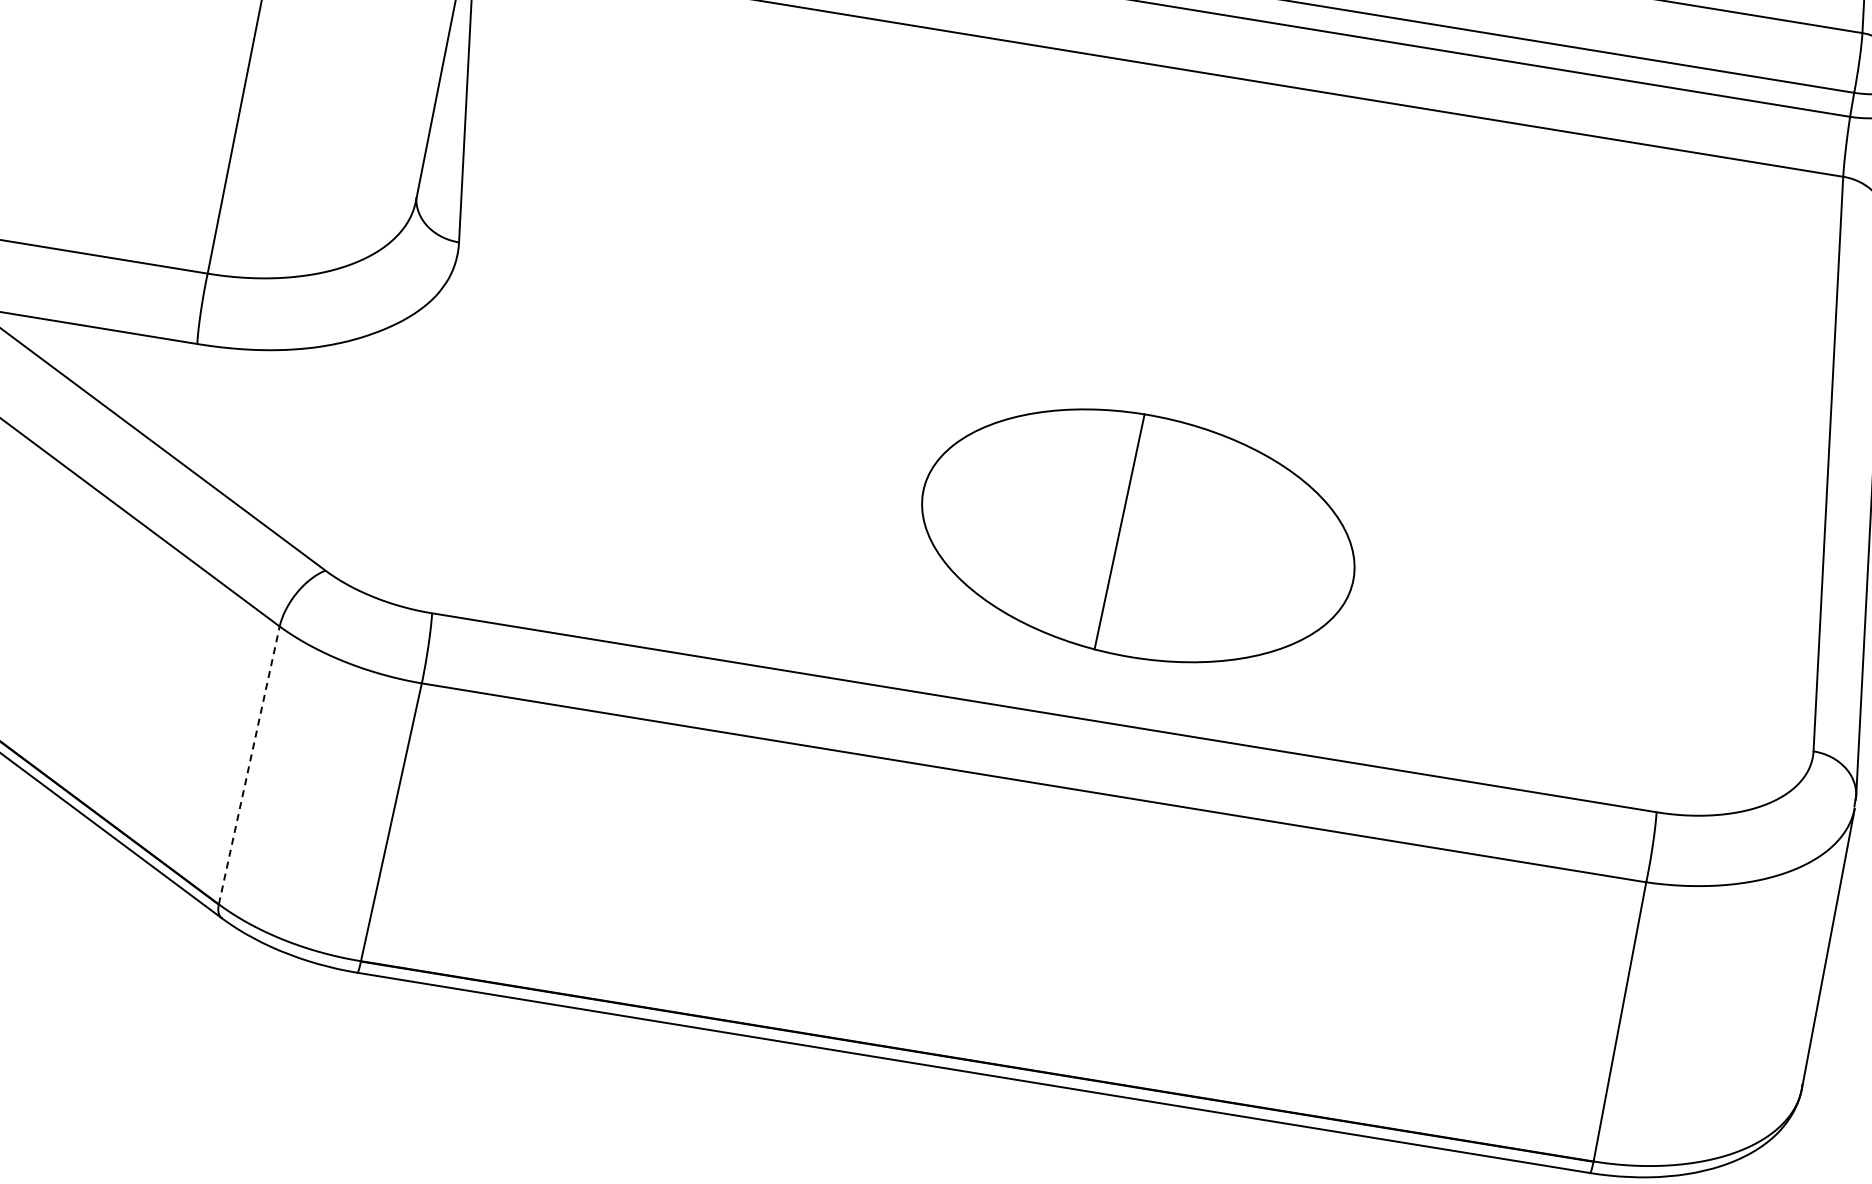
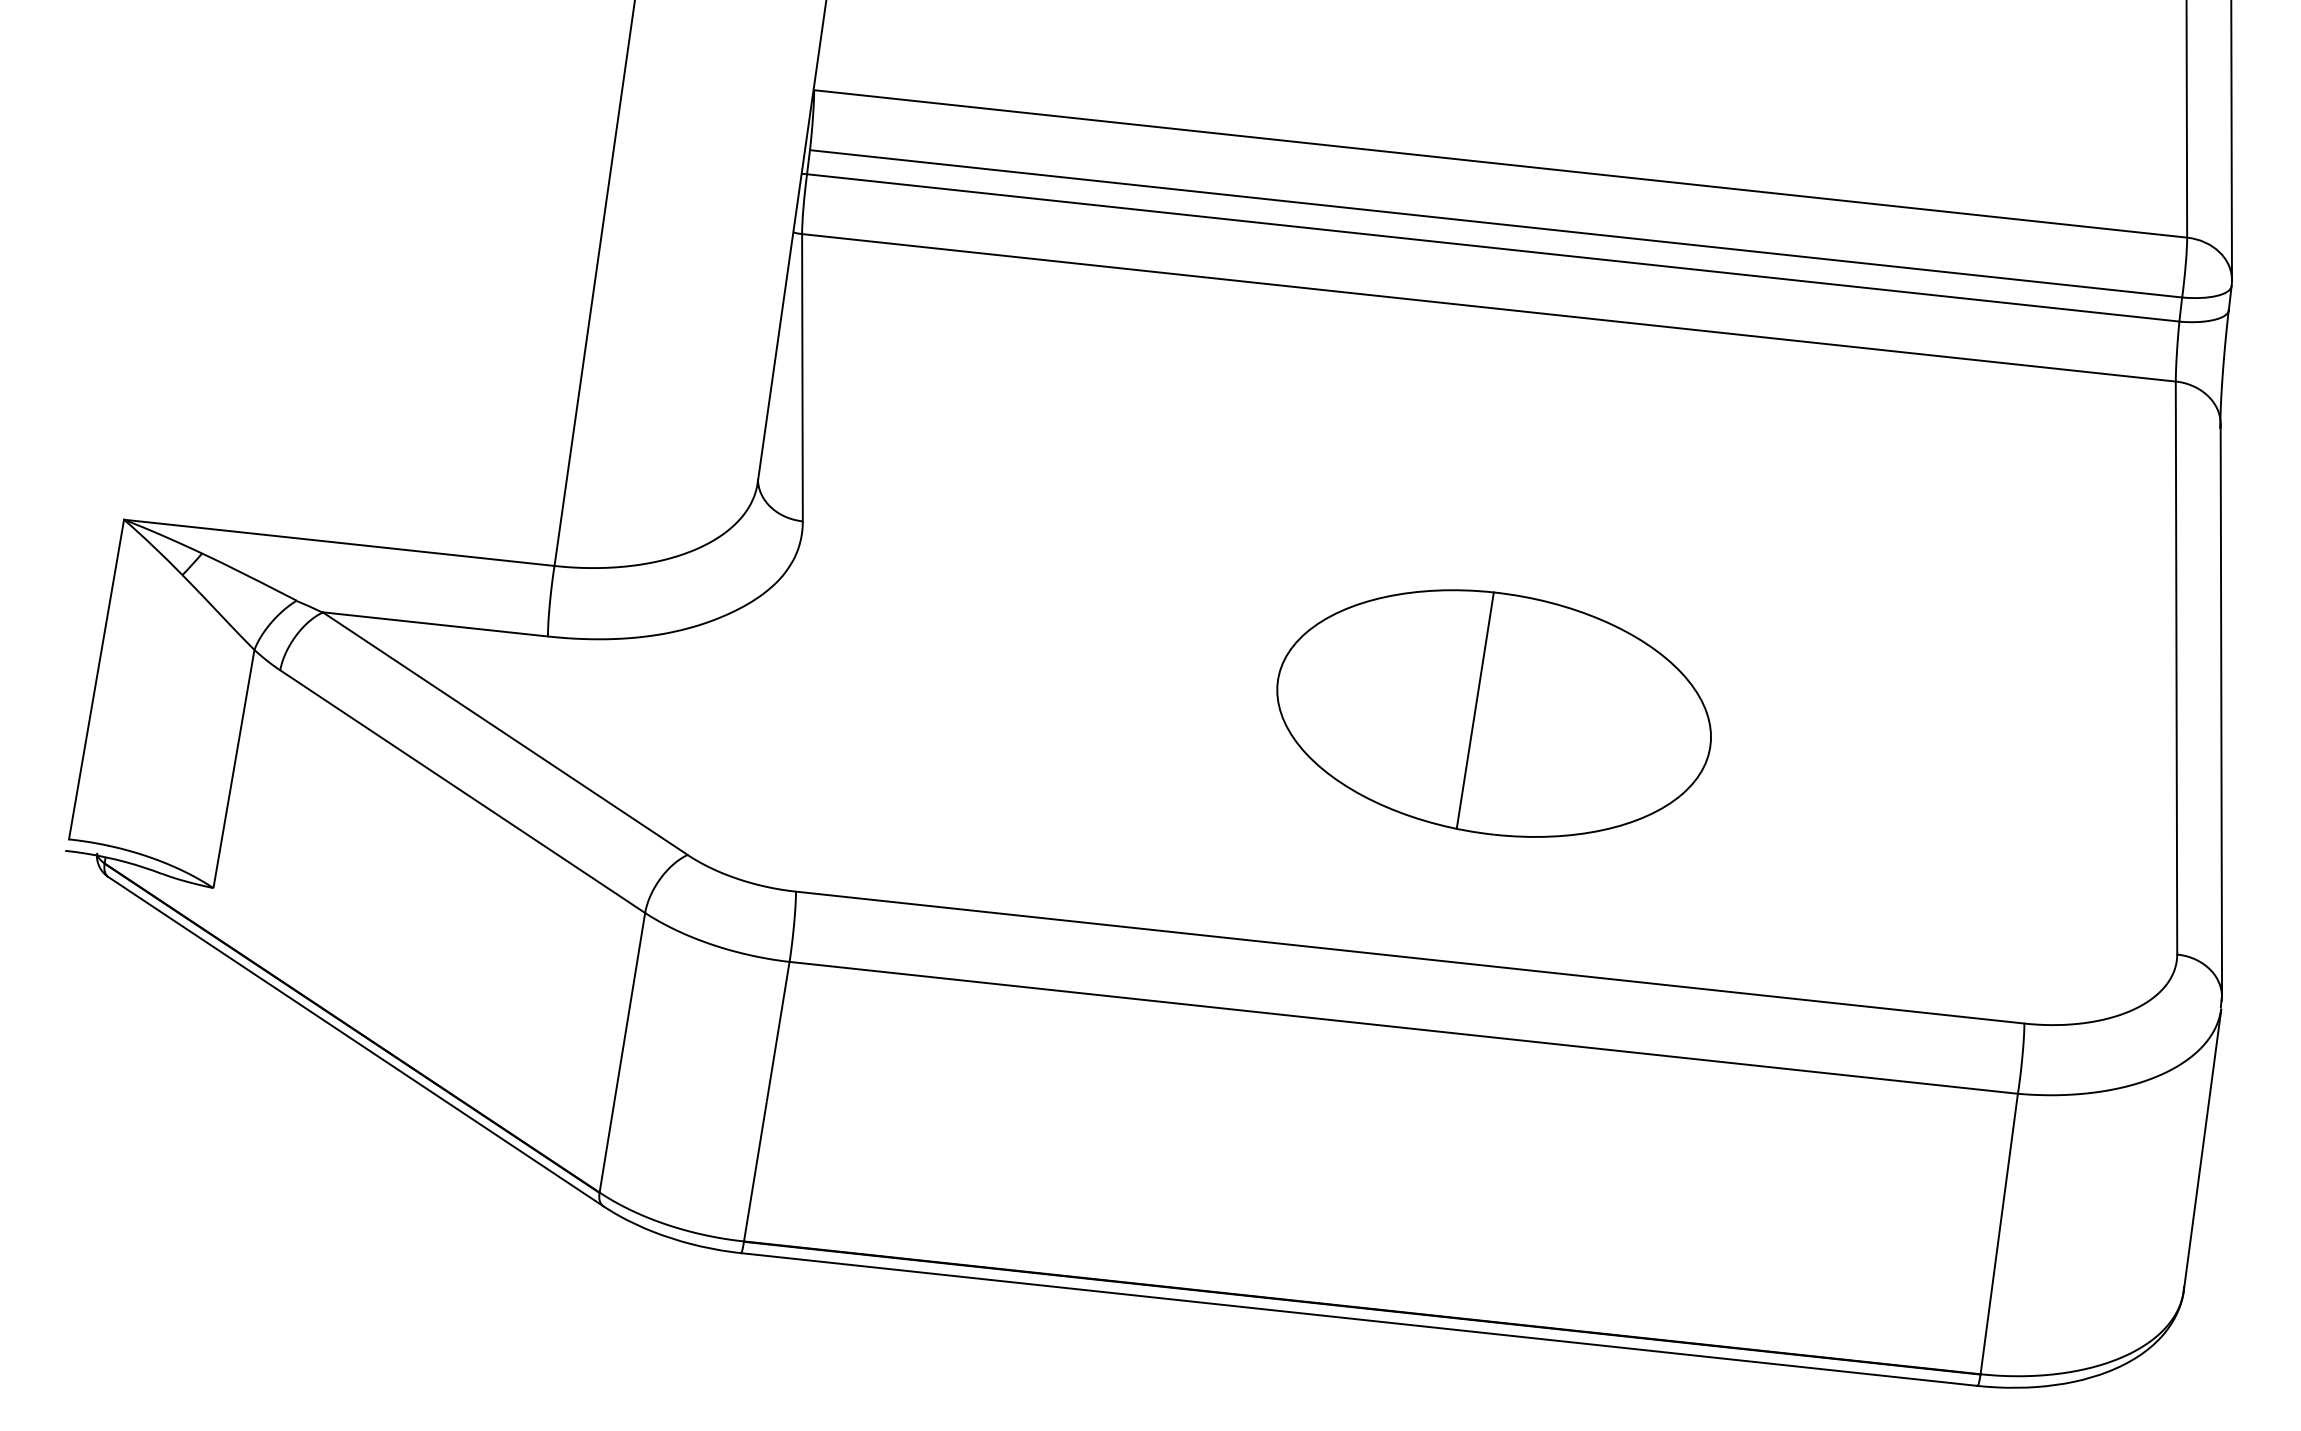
part: (1137, 535) -> (1493, 713), moved
line: (249, 765) -> (622, 1052), dashed -> solid

